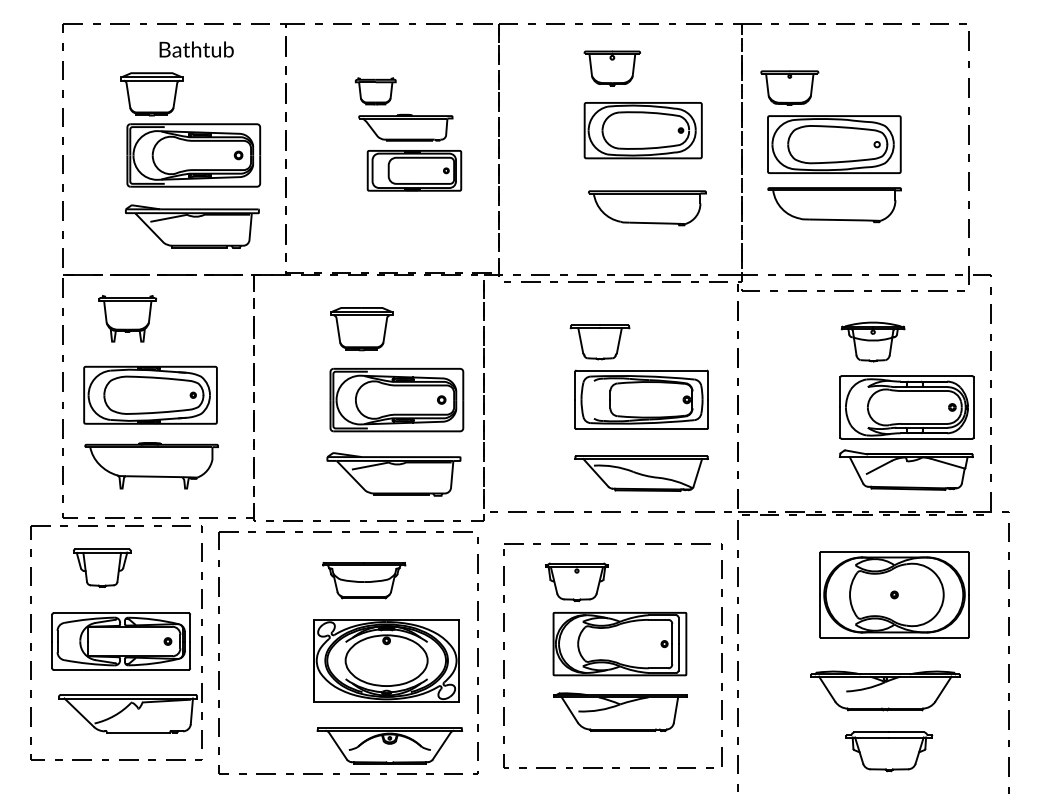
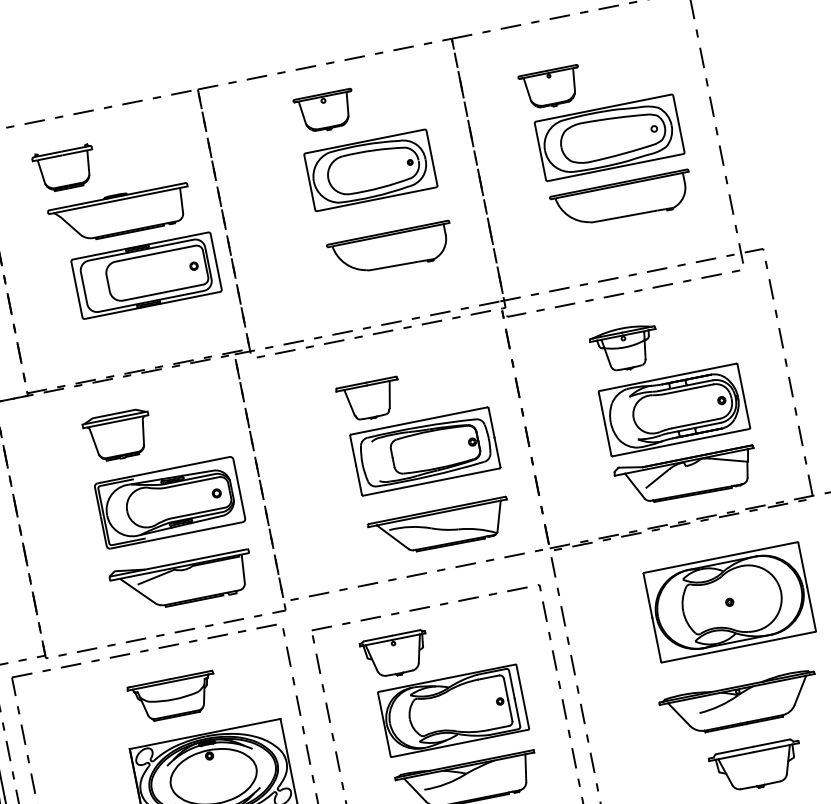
part: (408, 134) -> (126, 223), size x1.43
part: (830, 146) -> (606, 140), moved
part: (906, 405) -> (673, 408), moved

